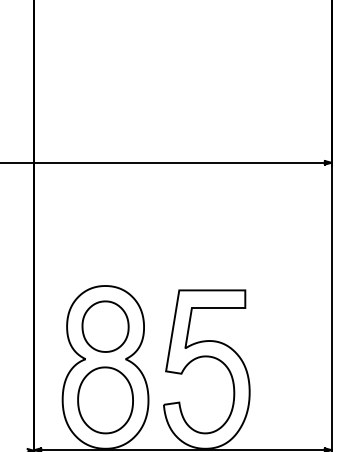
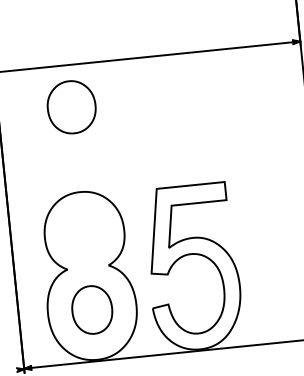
part: (105, 326) -> (71, 107), moved
part: (105, 400) -> (92, 310), size x0.7

